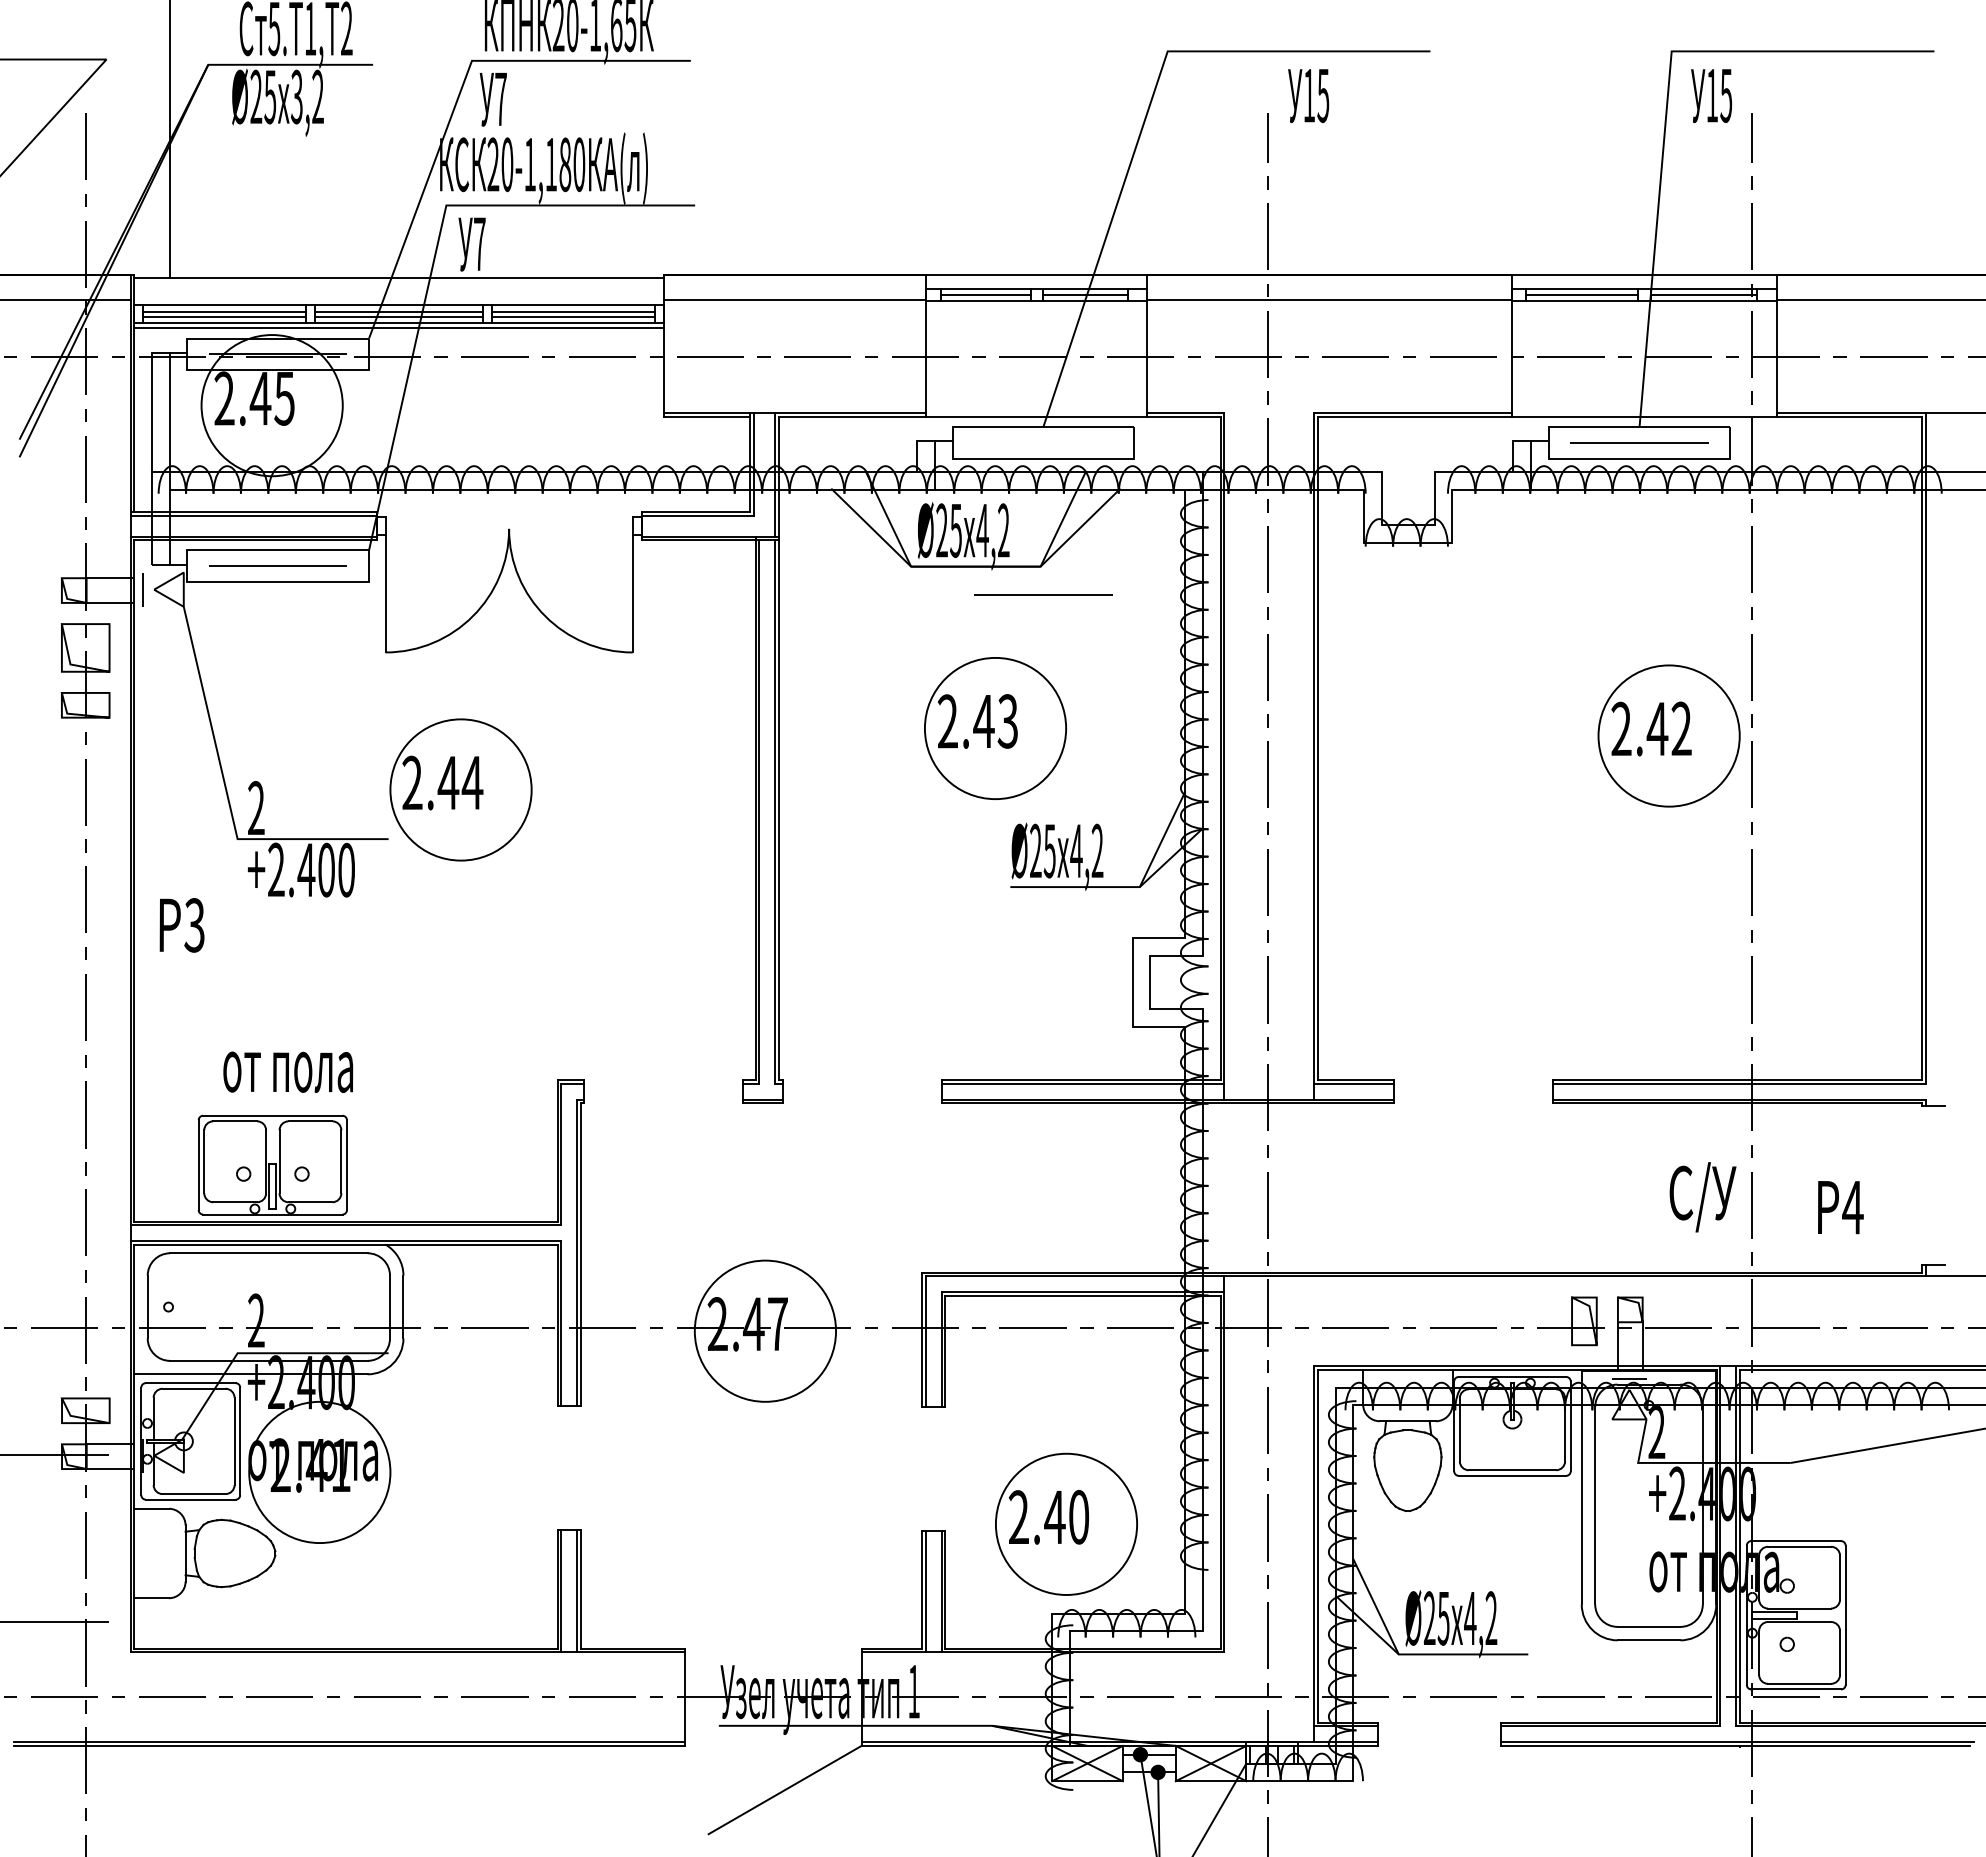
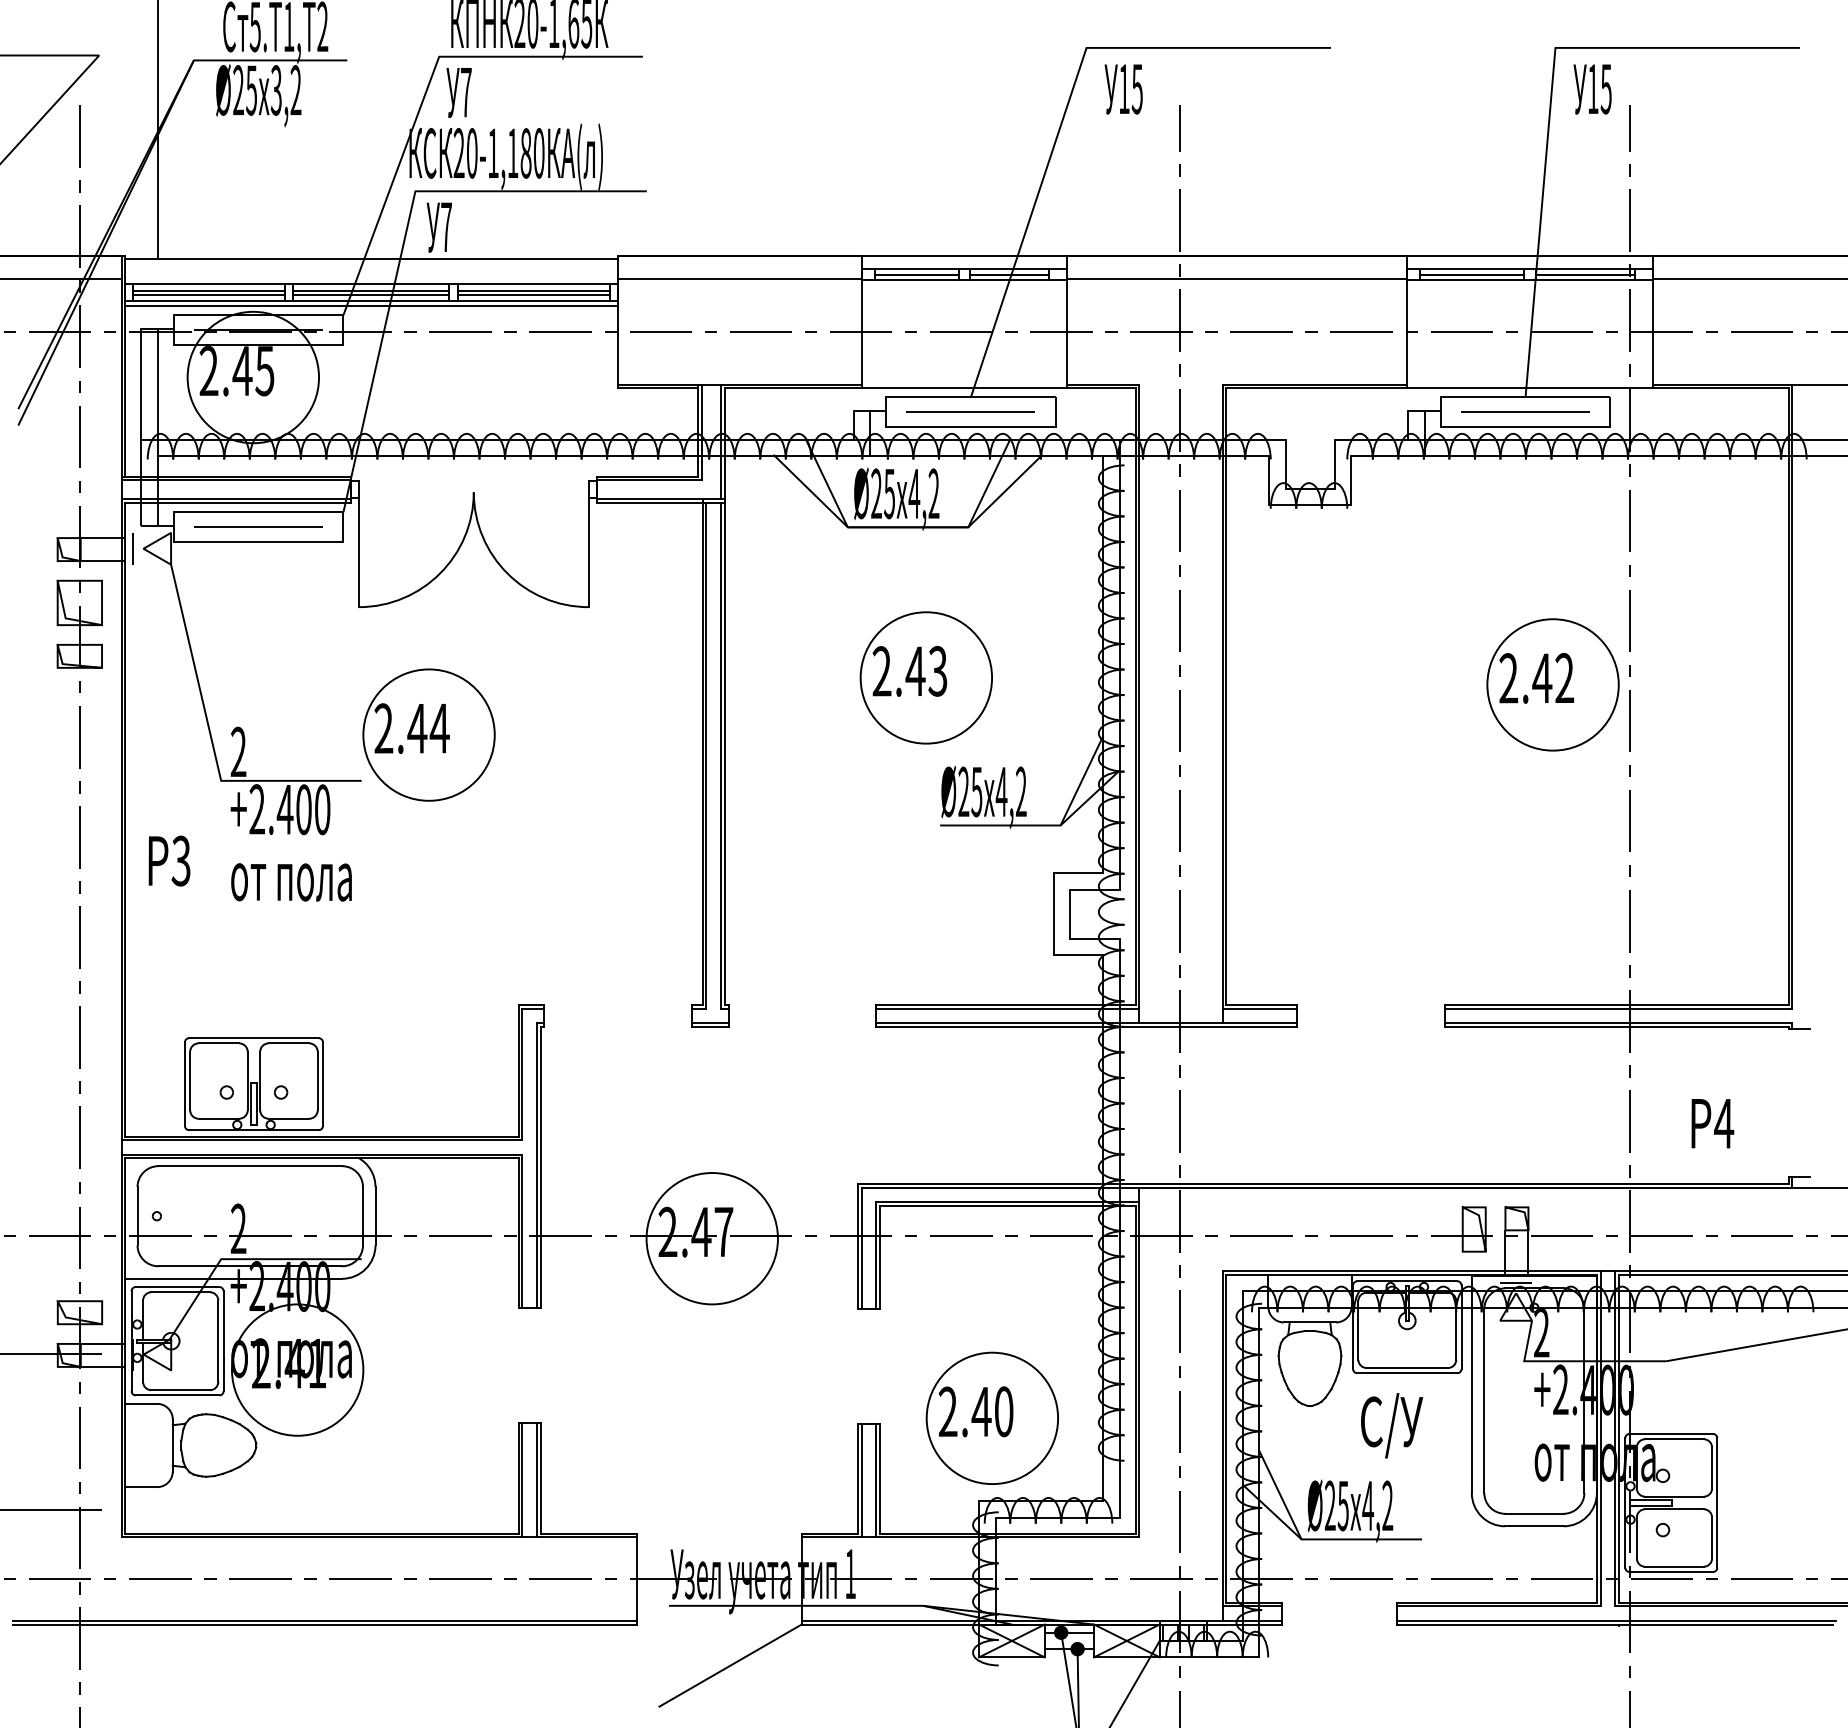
text: (1308, 95) -> (1123, 88), moved
line: (1043, 594) -> (970, 411), moved
text: (288, 1071) -> (291, 881), moved
text: (1702, 1197) -> (1391, 1425), moved

